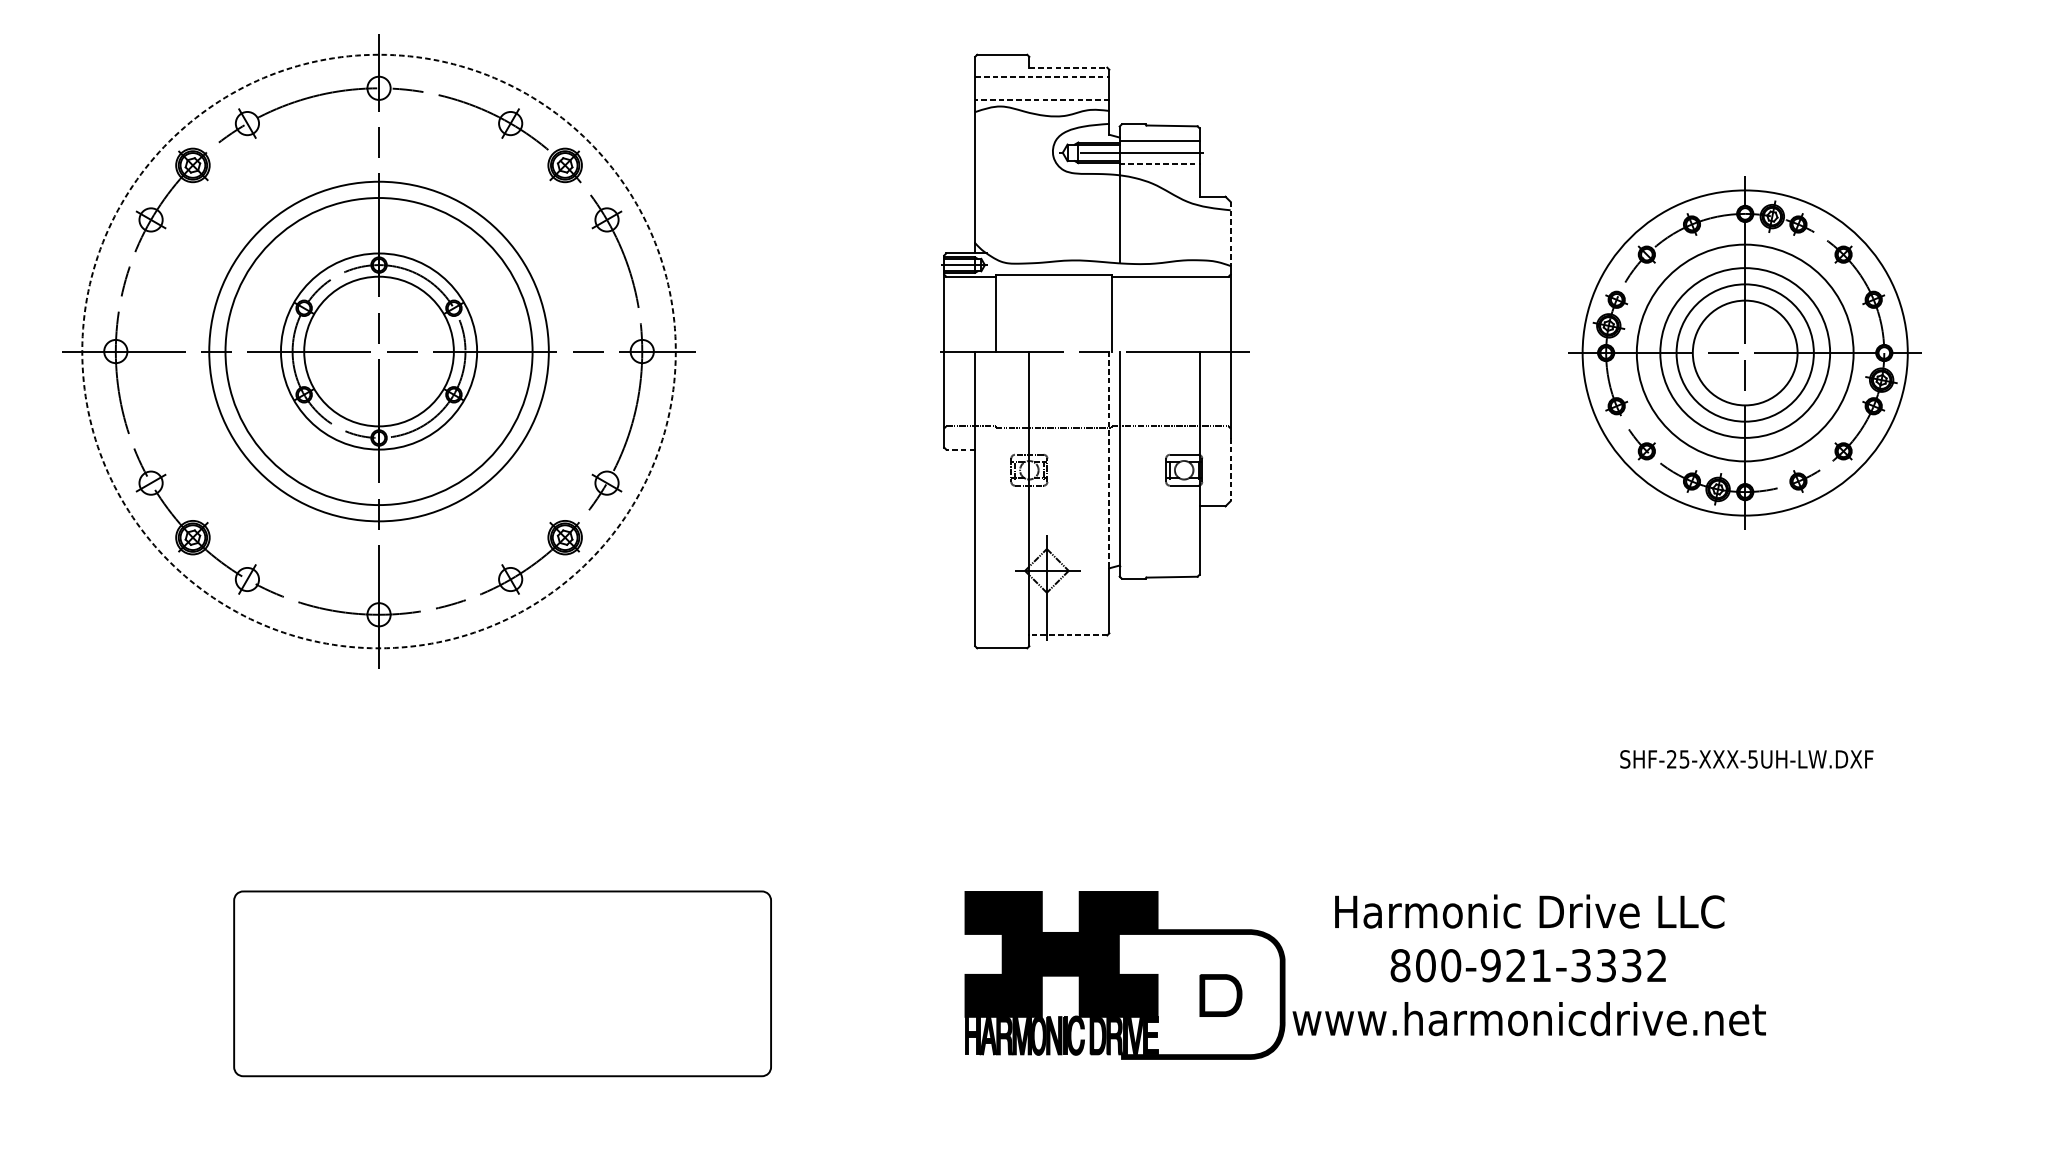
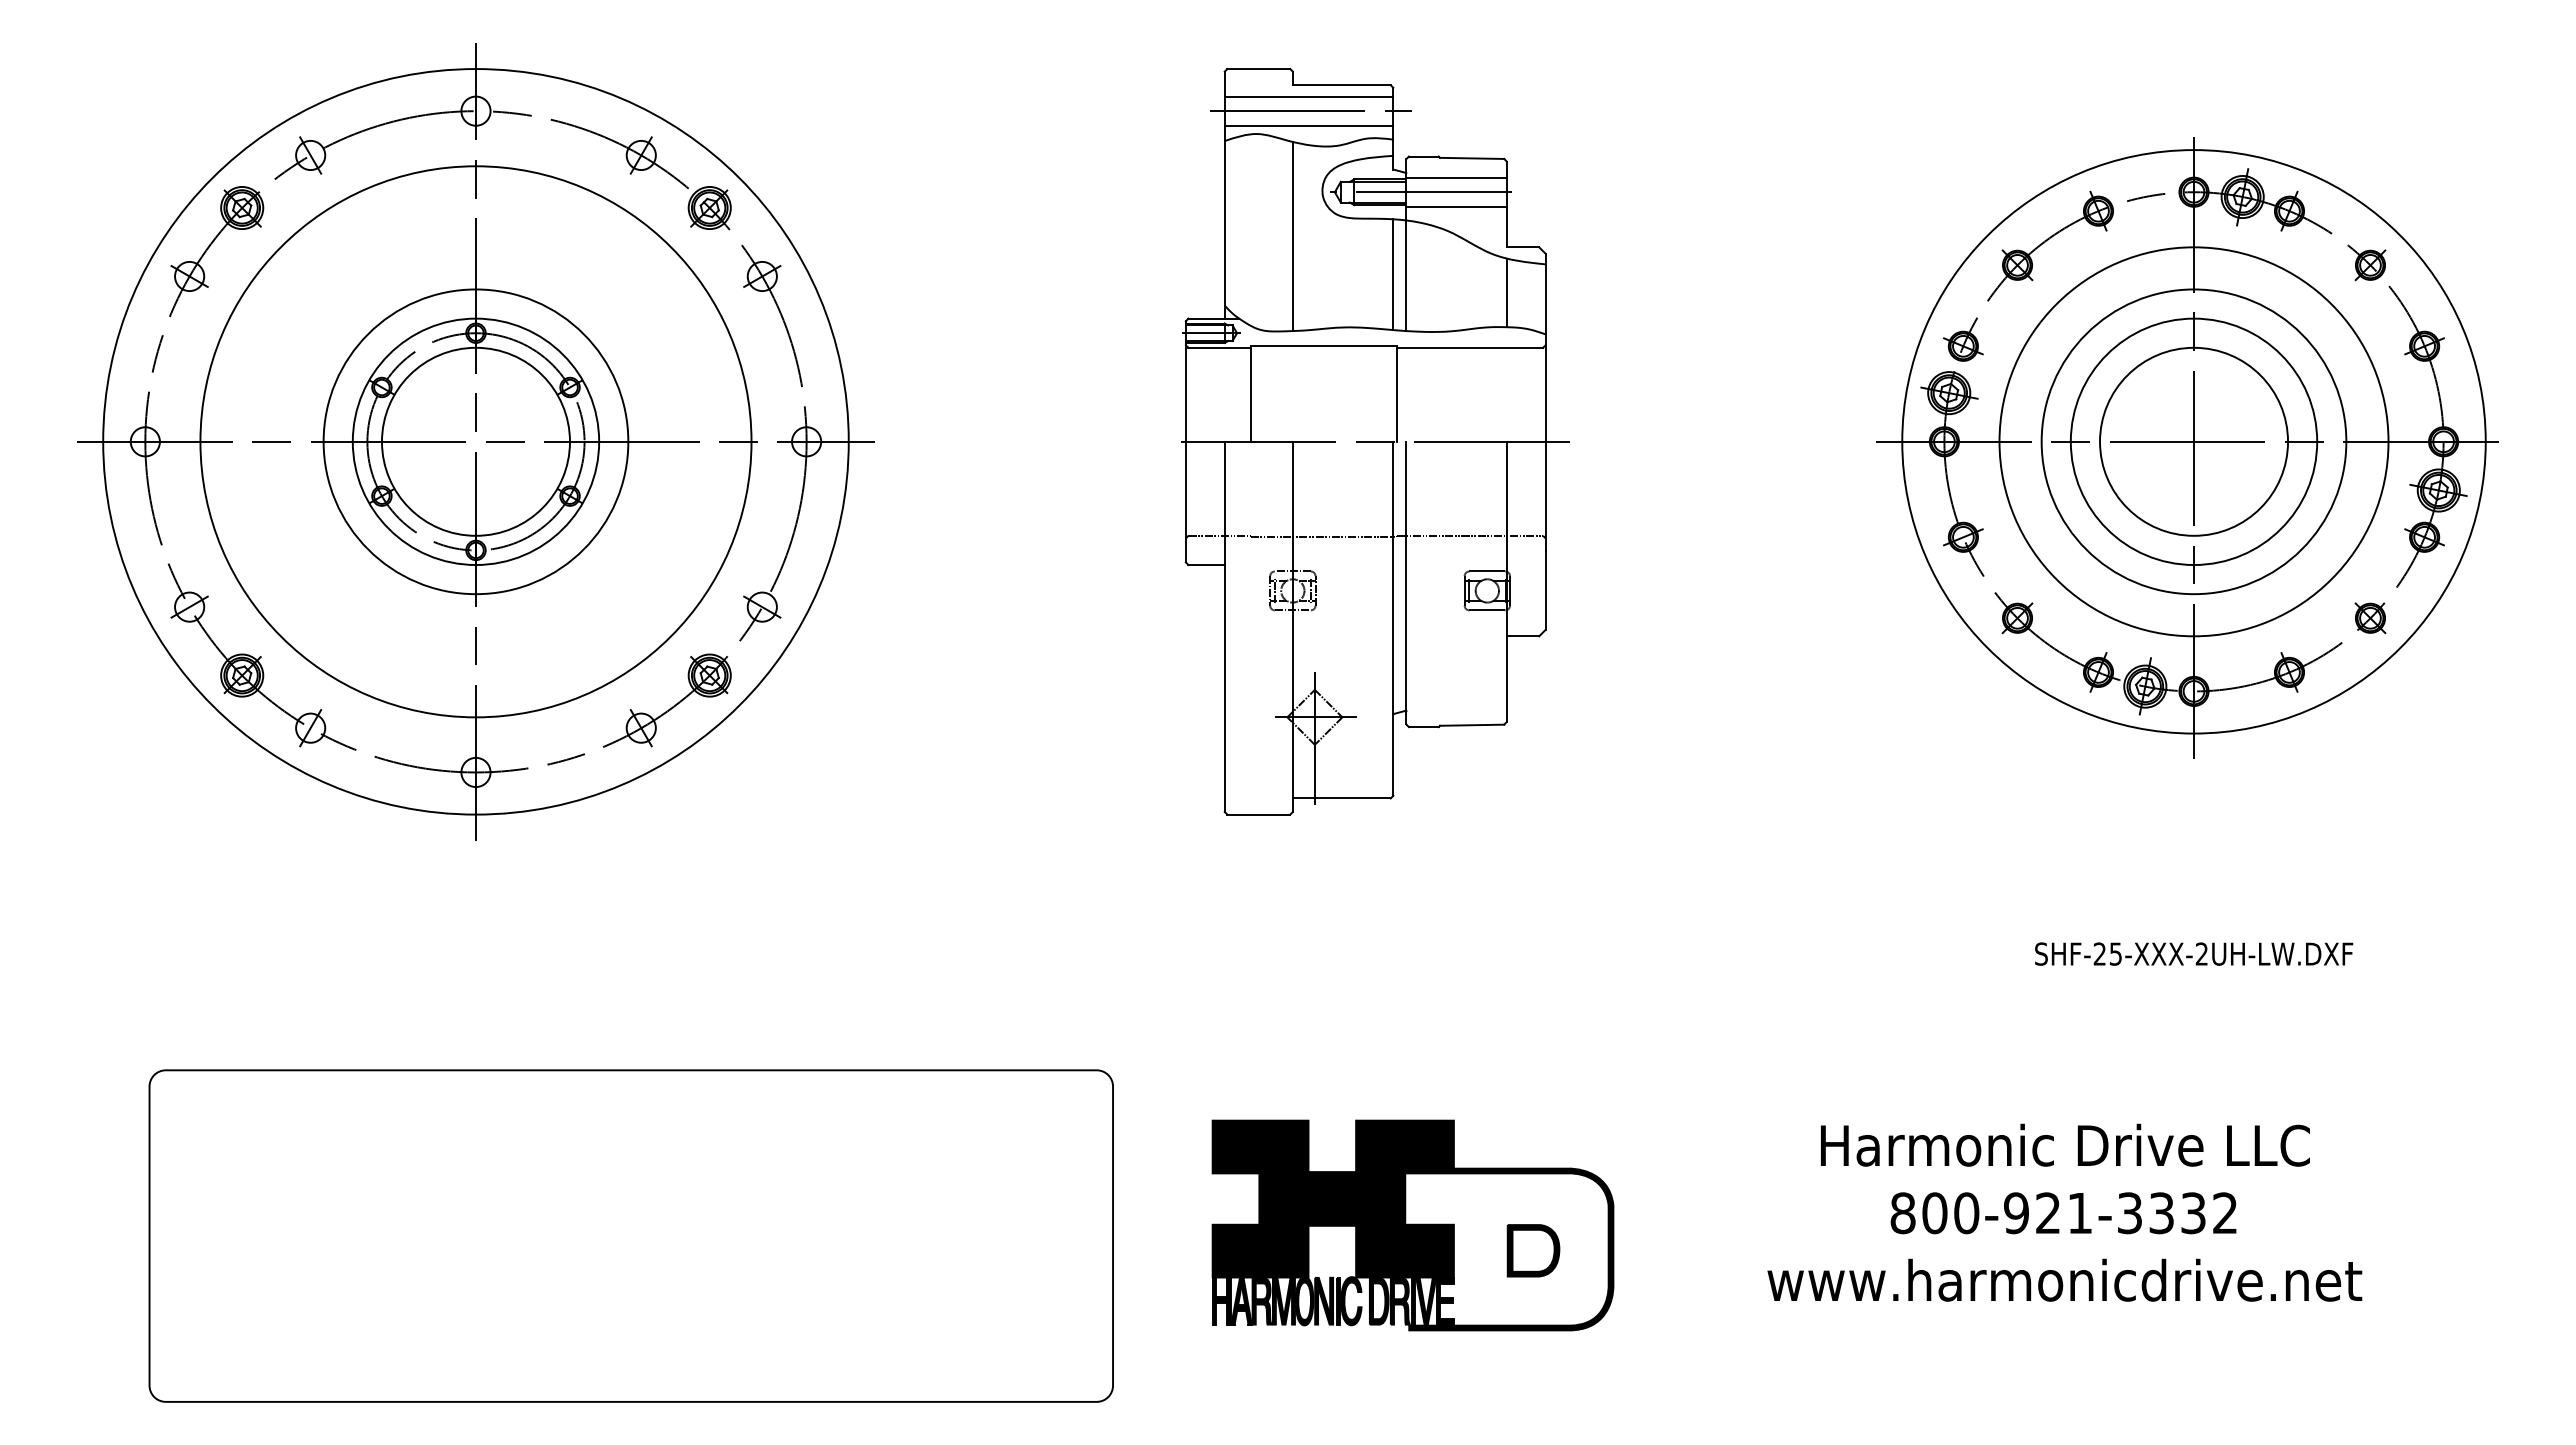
line: (1068, 67) -> (1341, 85), dashed -> solid
line: (1042, 76) -> (1309, 96), dashed -> solid
line: (1043, 88) -> (1310, 111), added
line: (1041, 99) -> (1308, 125), dashed -> solid
line: (1160, 164) -> (1457, 206), dashed -> solid
line: (1029, 188) -> (1292, 236), added
line: (1109, 218) -> (1393, 274), added
line: (1199, 232) -> (1506, 292), added
line: (1230, 234) -> (1545, 294), dashed -> solid
circle: (378, 351) -> (475, 441), dashed -> solid
circle: (378, 351) -> (475, 441), size x0.71
circle: (378, 351) -> (475, 441), size x1.43
part: (1741, 356) -> (2187, 447), size x1.43
line: (960, 450) -> (1206, 565), dashed -> solid
line: (1109, 460) -> (1393, 578), dashed -> solid
line: (1230, 469) -> (1545, 590), dashed -> solid
line: (1068, 635) -> (1341, 798), dashed -> solid
text: (1752, 758) -> (2201, 953), SHF-25-XXX-5UH-LW.DXF -> SHF-25-XXX-2UH-LW.DXF
text: (1529, 965) -> (2064, 1212), moved
part: (502, 983) -> (630, 1235), size x1.43

